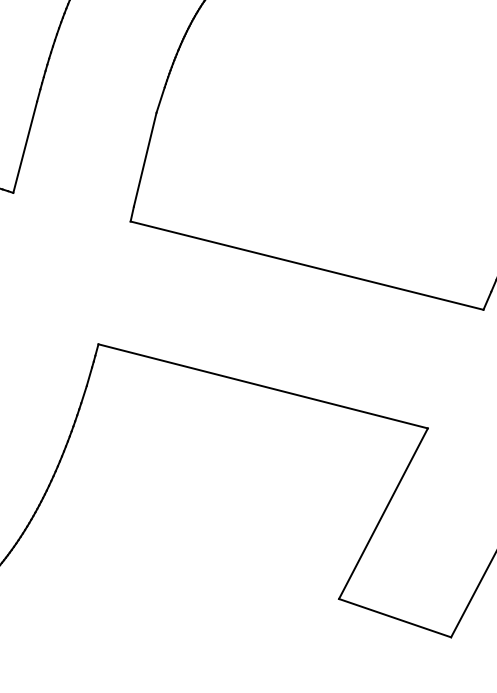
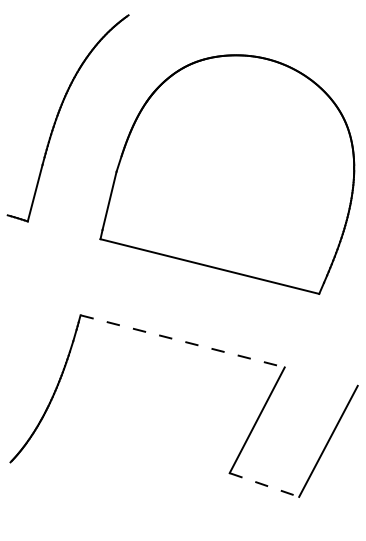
line: (264, 386) -> (183, 341), solid -> dashed
line: (395, 618) -> (264, 485), solid -> dashed

